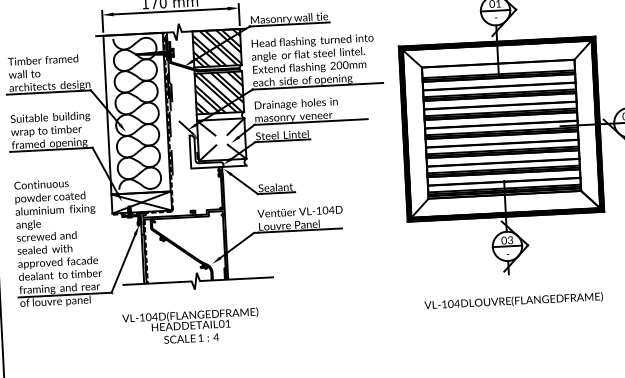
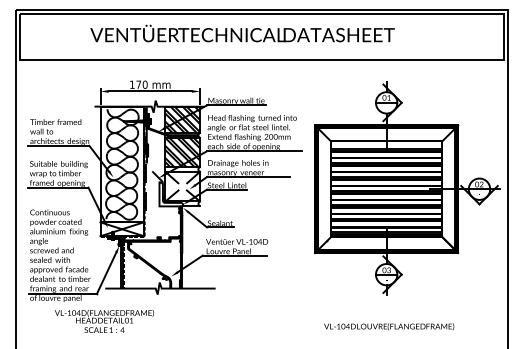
text: (514, 300) -> (389, 326), moved
text: (191, 326) -> (104, 321), moved

